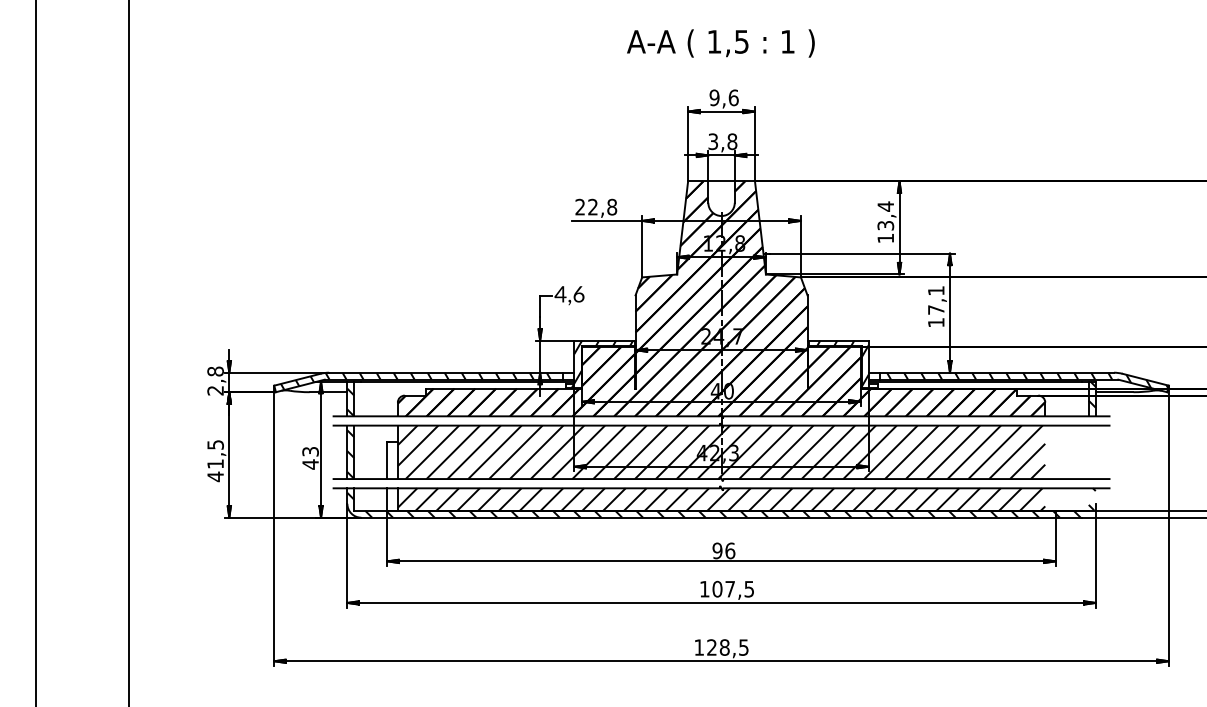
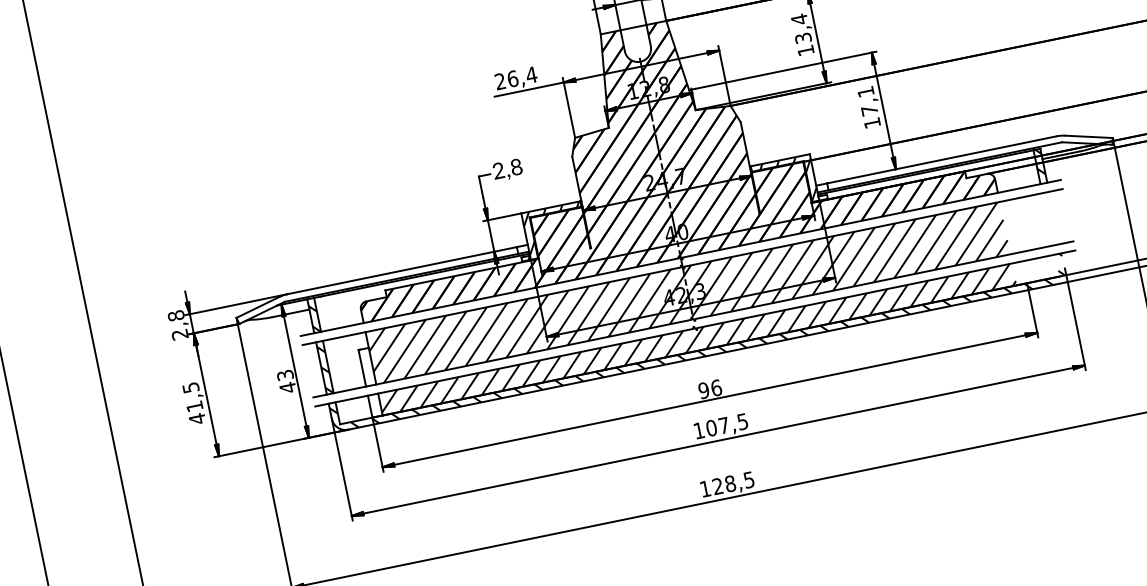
text: (602, 206) -> (521, 76), 22,8 -> 26,4
text: (569, 294) -> (507, 169), 4,6 -> 2,8
hatch: (1027, 380) -> (973, 161), removed
hatch: (415, 381) -> (373, 285), removed

